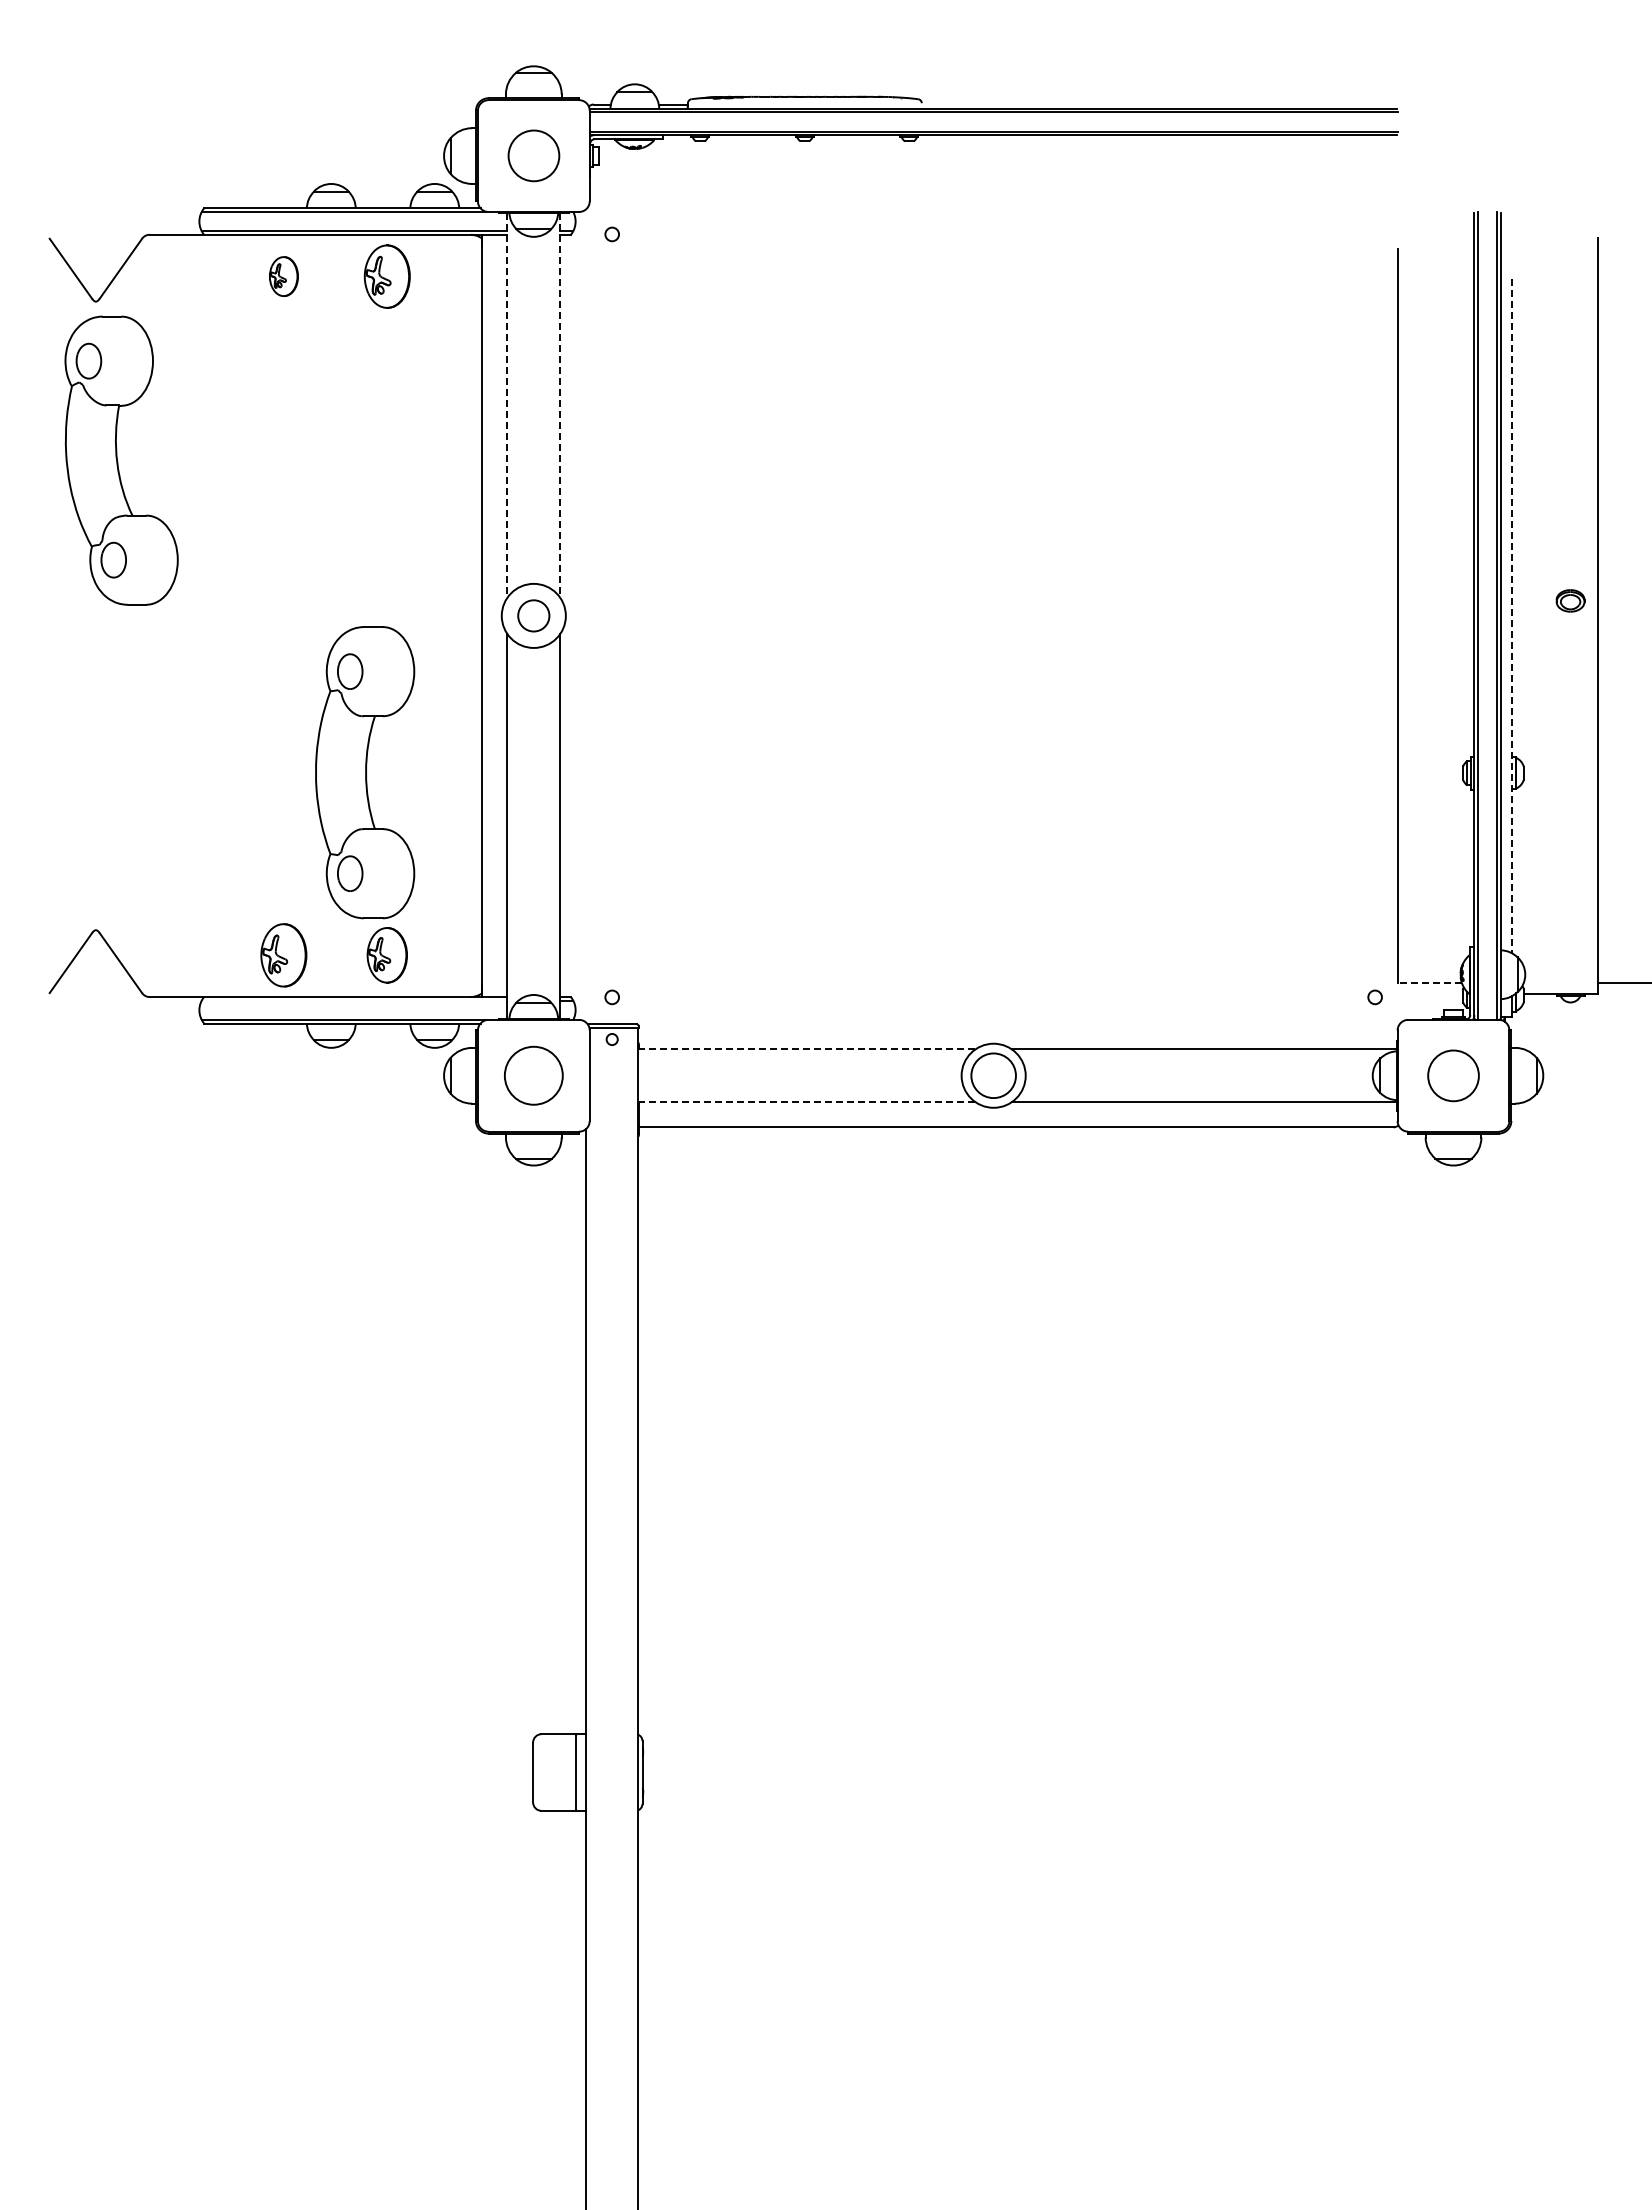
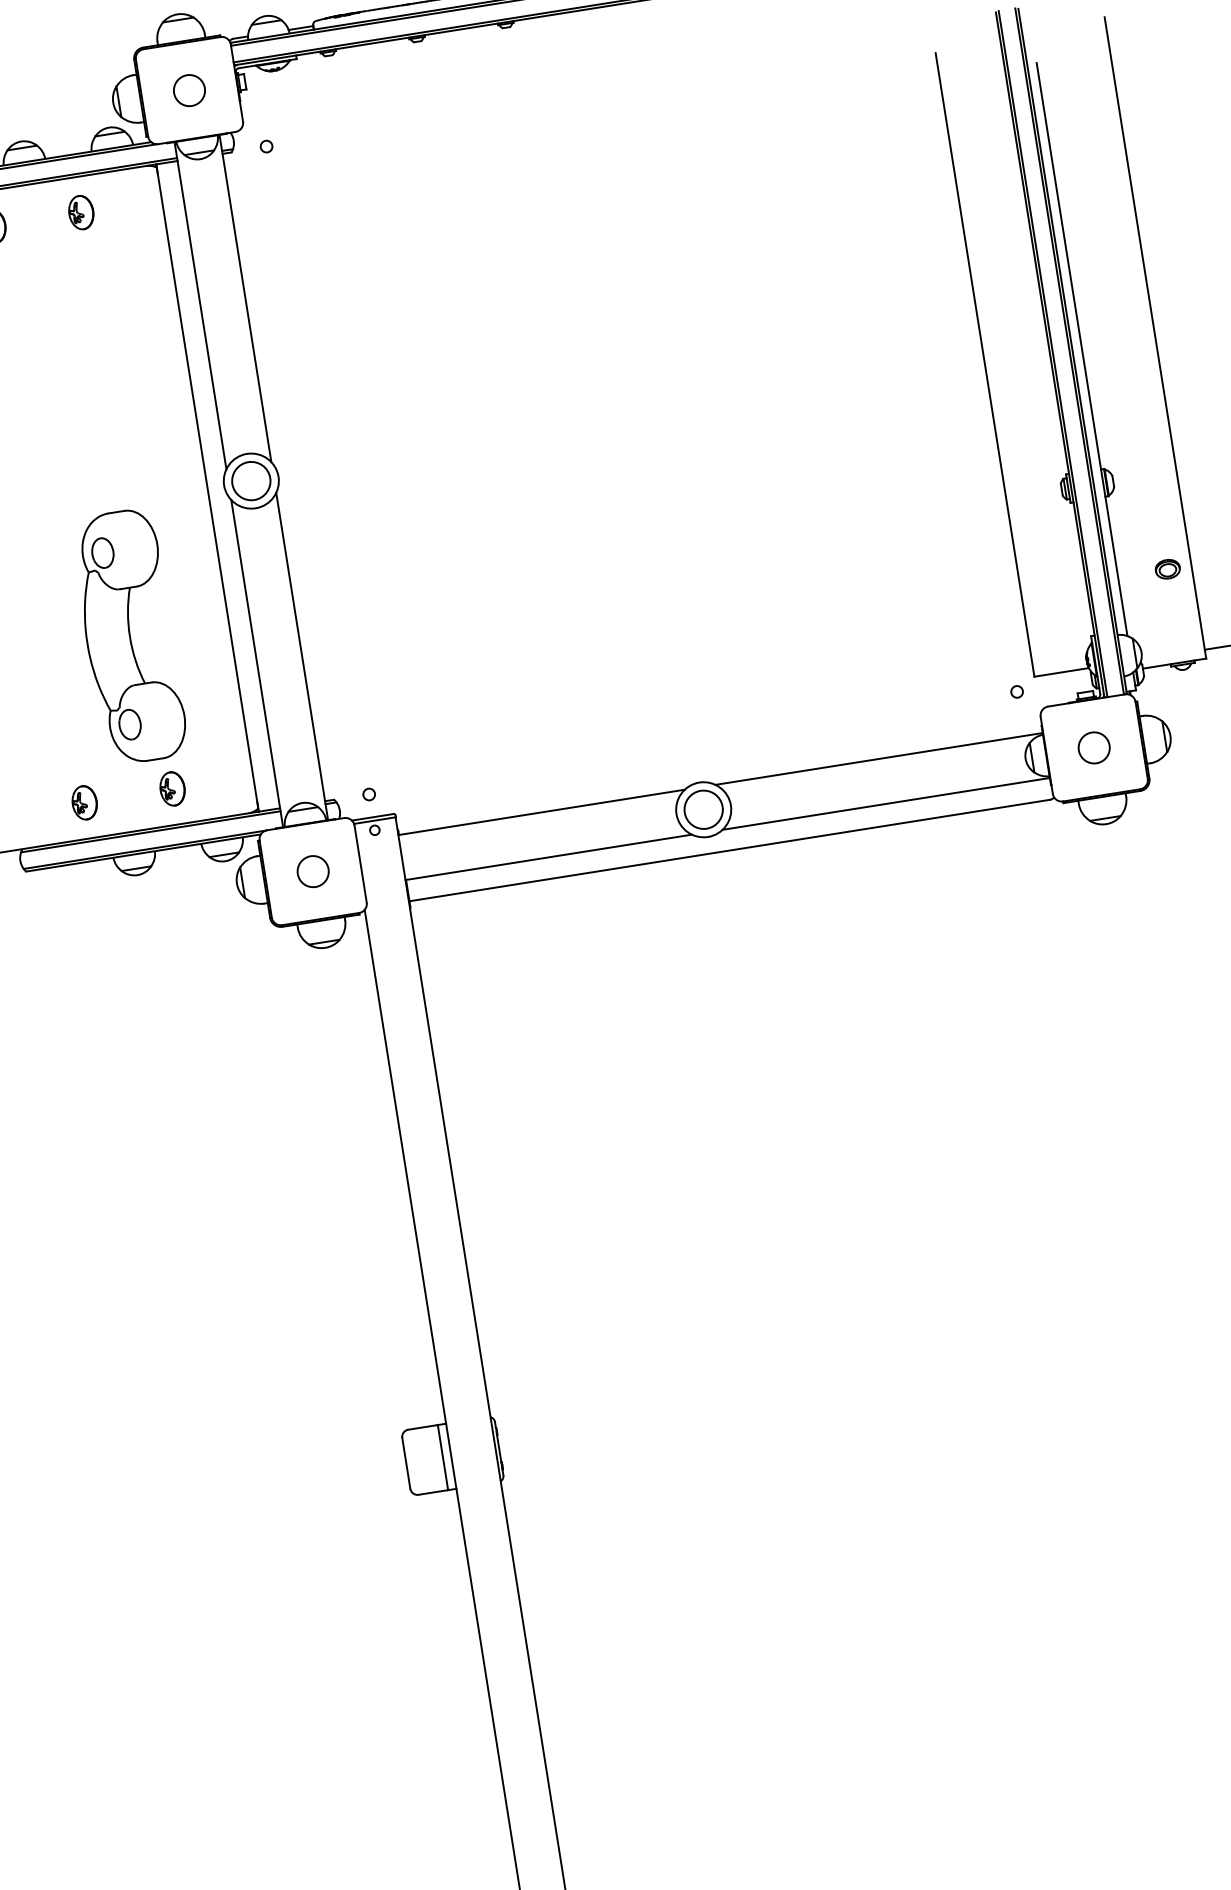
circle: (533, 156) -> (189, 91), size x0.71
part: (387, 276) -> (81, 212), size x0.62
line: (507, 405) -> (200, 305), dashed -> solid
line: (560, 405) -> (245, 298), dashed -> solid
part: (1570, 600) -> (1167, 568), moved
circle: (533, 615) -> (251, 480), size x1.43
line: (1512, 616) -> (1082, 349), dashed -> solid
part: (283, 954) -> (84, 802), size x0.62
part: (387, 954) -> (172, 788), size x0.71
line: (1429, 983) -> (1061, 672), dashed -> solid
line: (354, 1000) -> (150, 831), added
line: (806, 1049) -> (541, 812), dashed -> solid
circle: (533, 1075) -> (312, 871), size x0.62
circle: (1453, 1075) -> (1094, 747), size x0.71
line: (806, 1102) -> (548, 857), dashed -> solid

